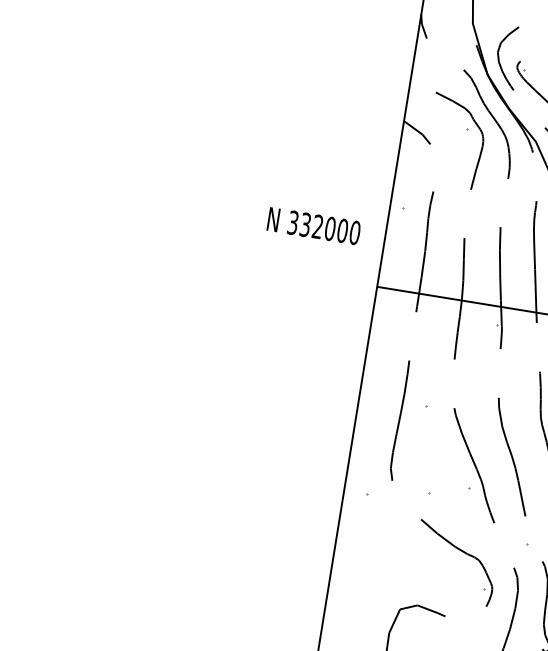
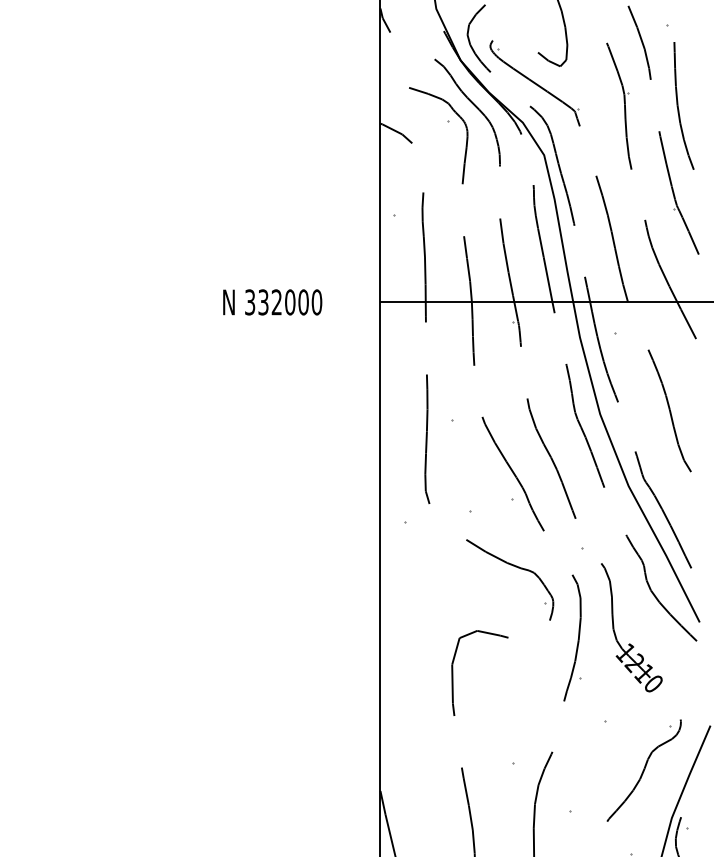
text: (313, 226) -> (272, 302), moved

